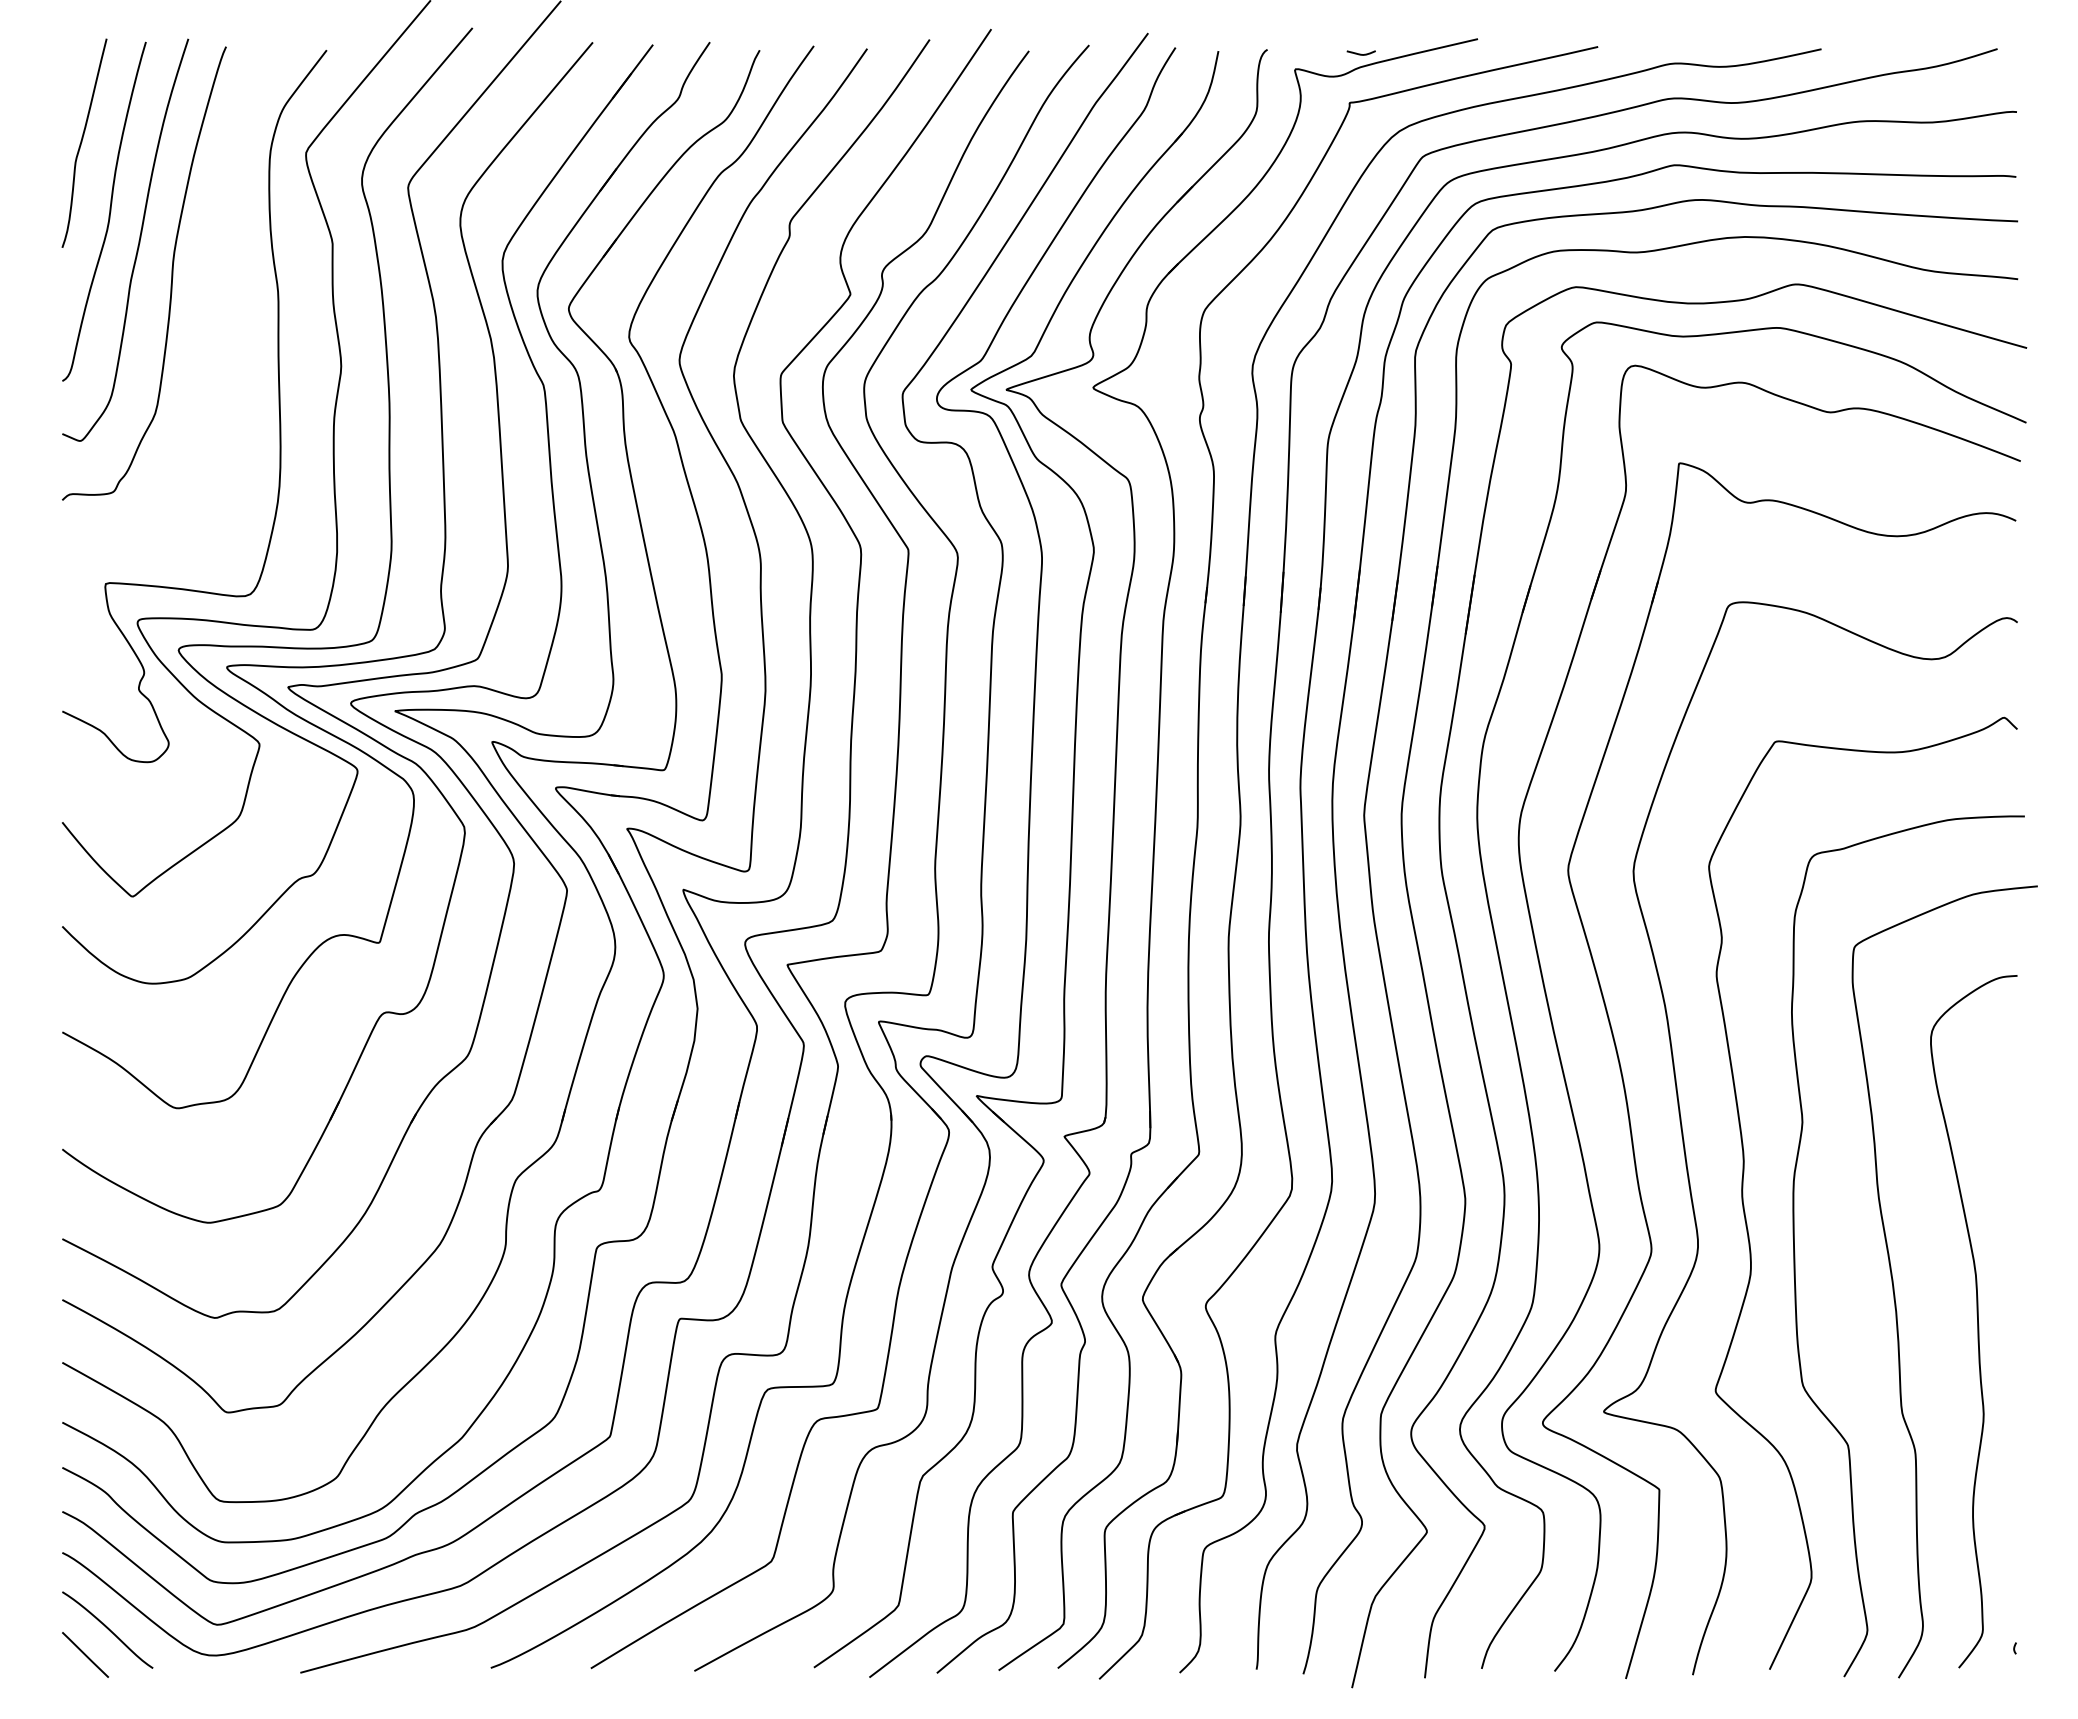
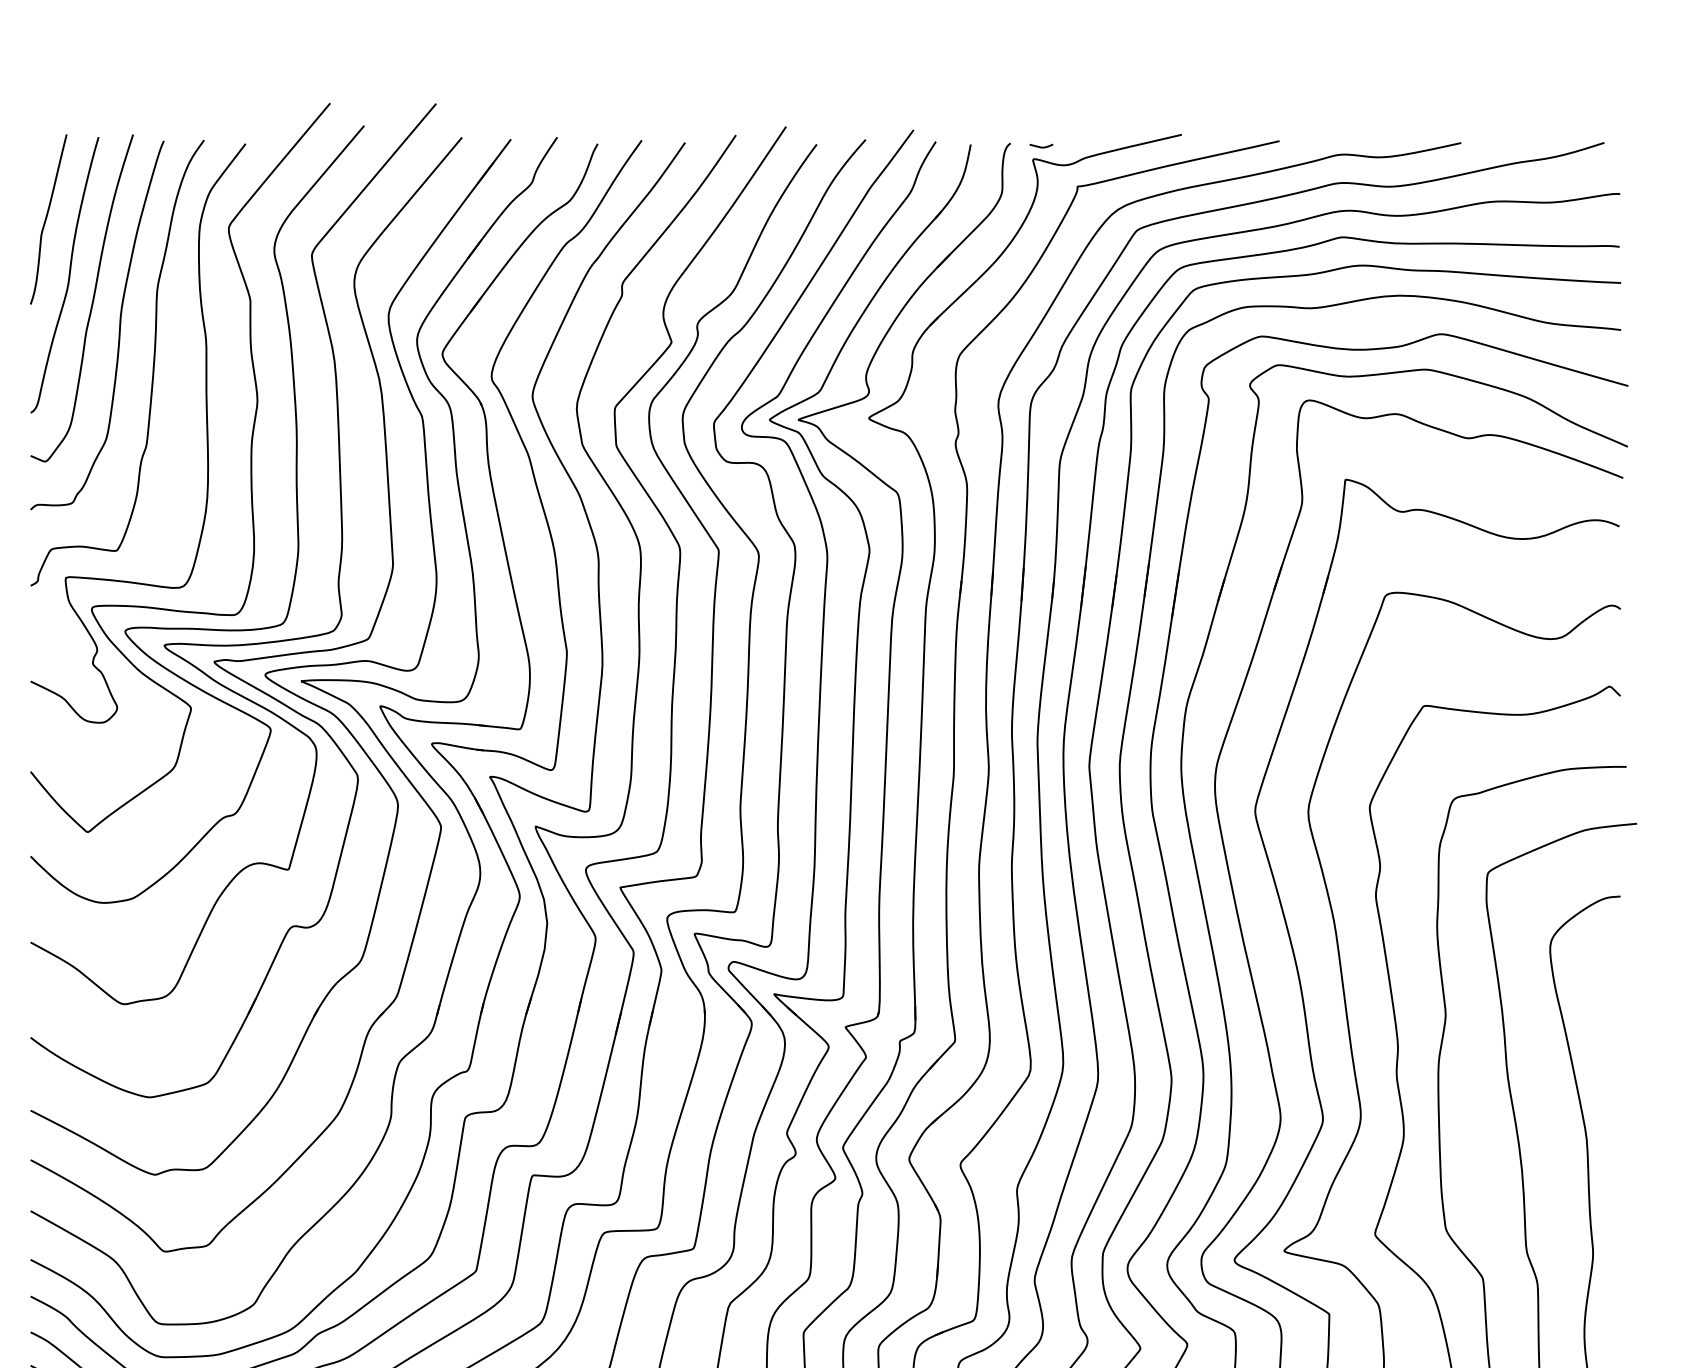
curve: (1360, 53) -> (1040, 146), moved
curve: (212, 324) -> (152, 366), added

